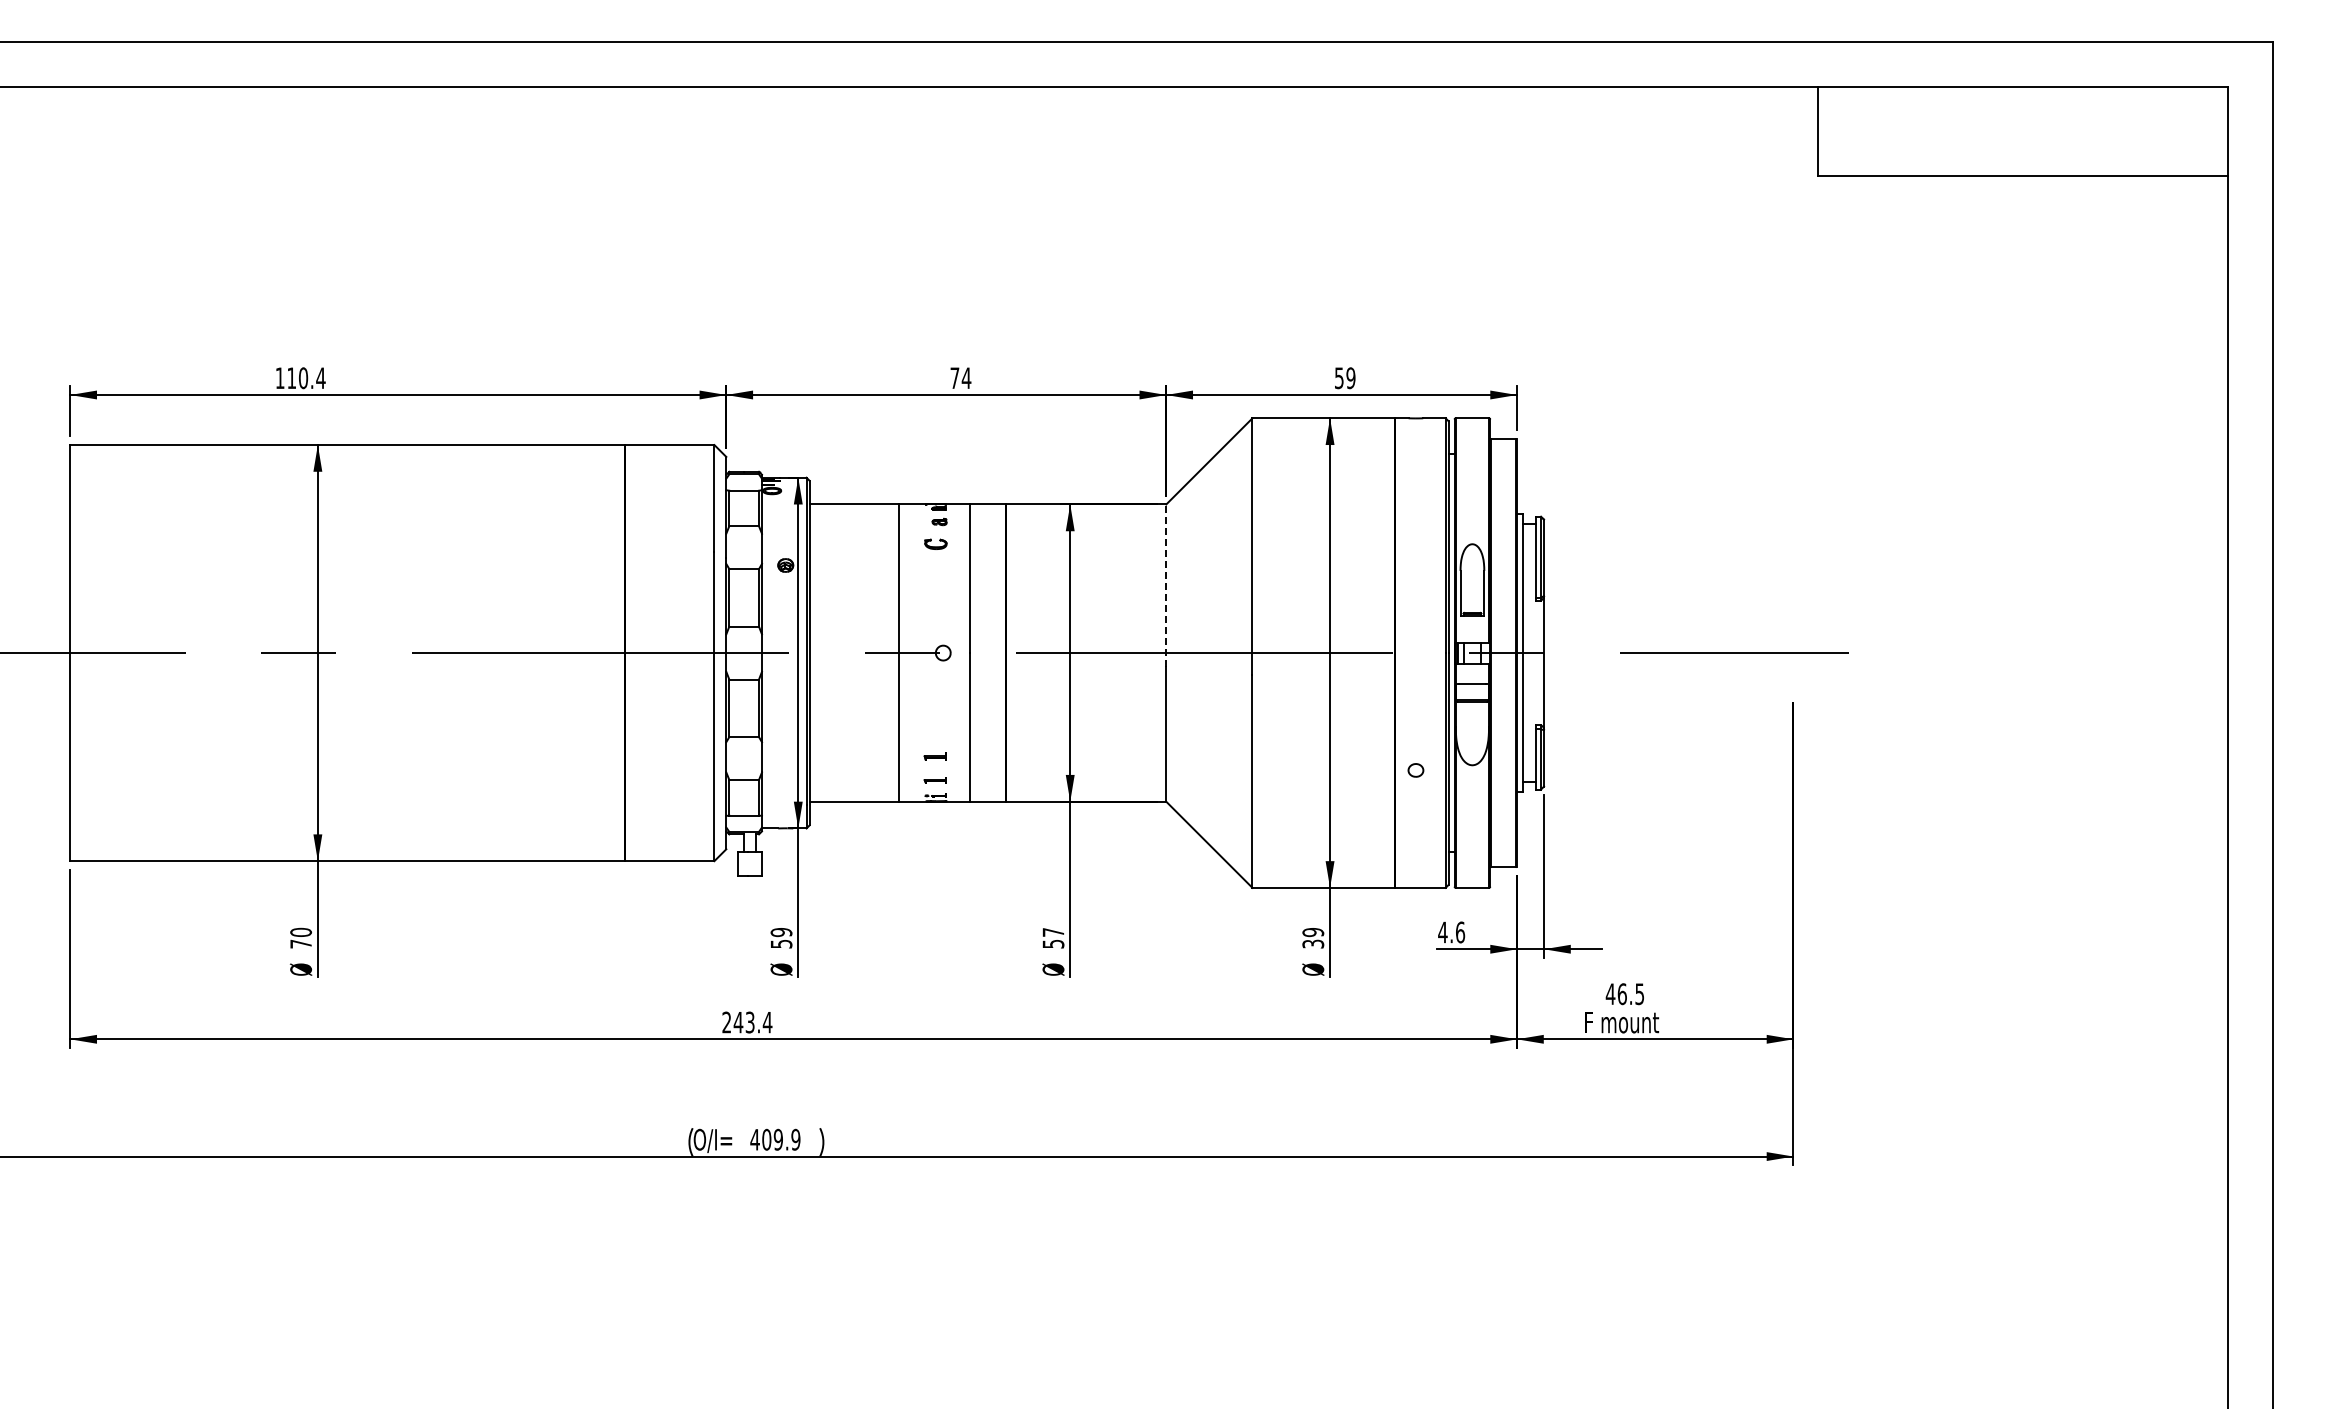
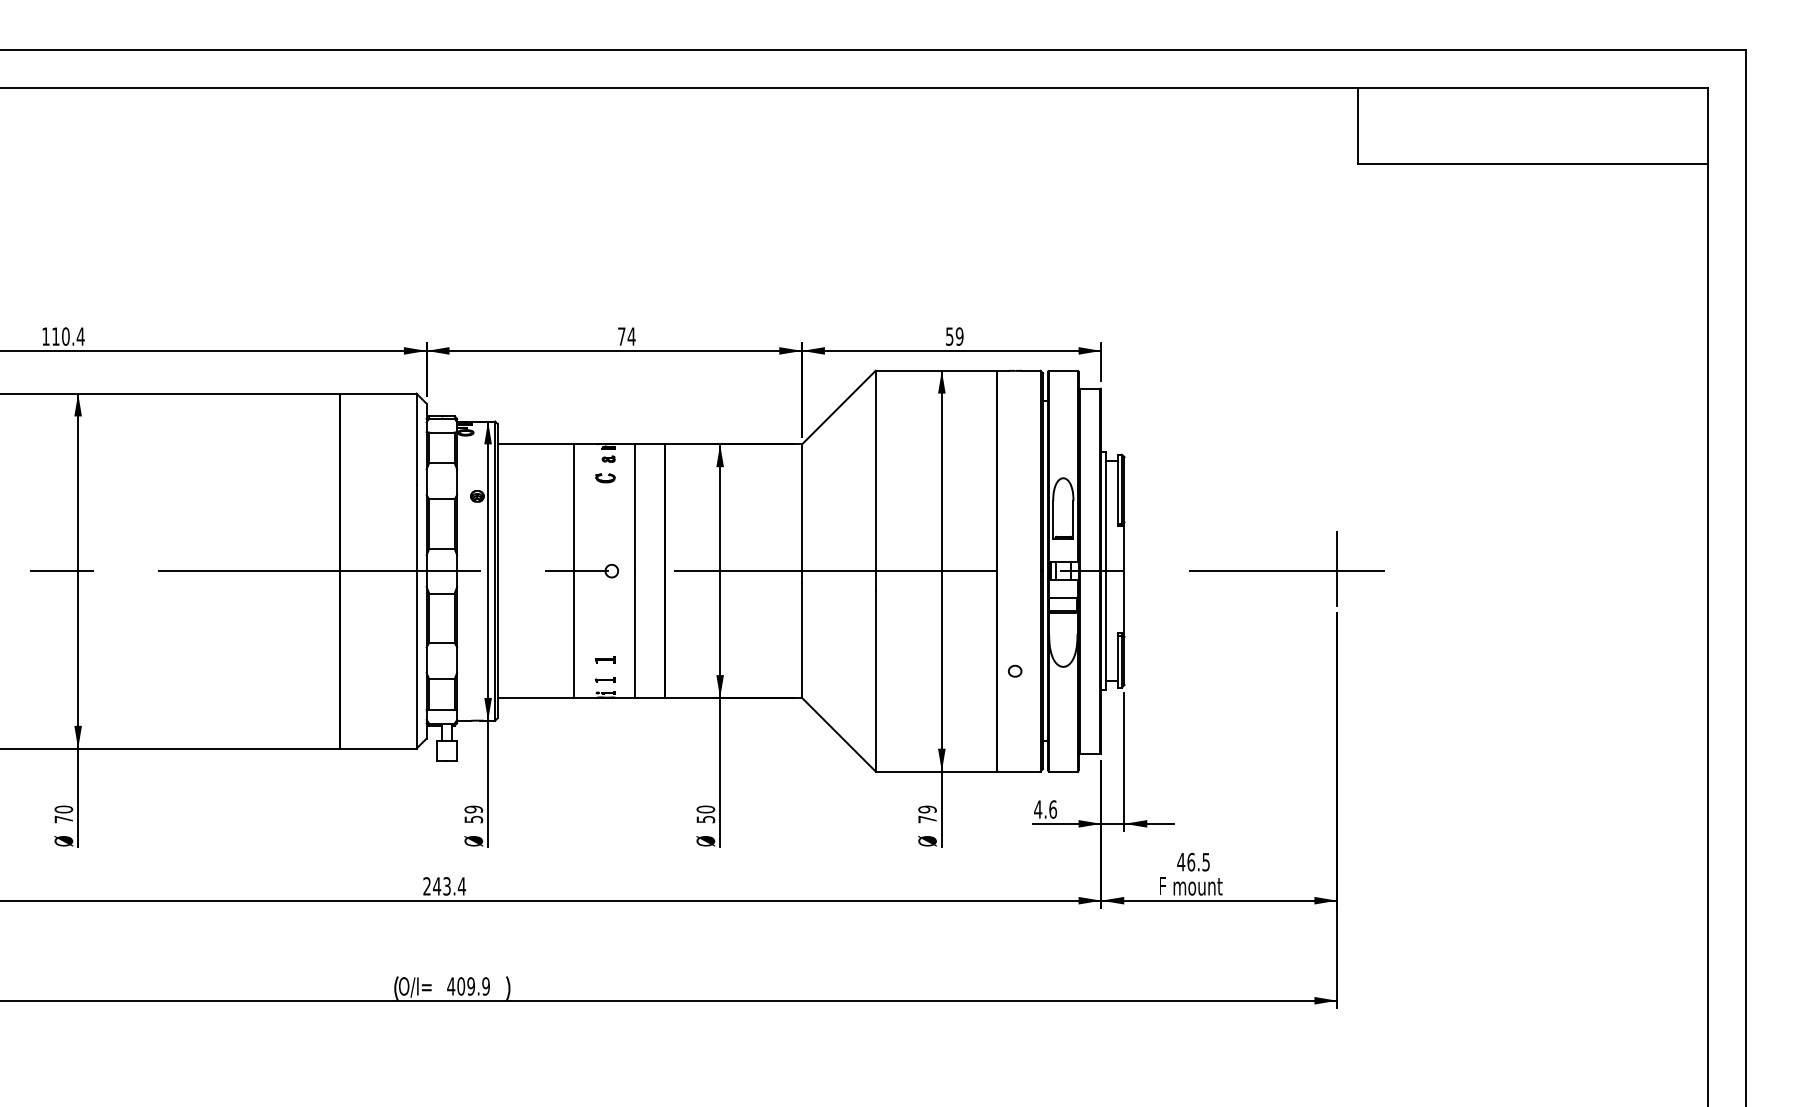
line: (1166, 585) -> (802, 513), dashed -> solid
line: (1793, 650) -> (1337, 568), added
text: (1053, 931) -> (705, 808), 57 -> 50
text: (1313, 943) -> (927, 818), 39 -> 79

